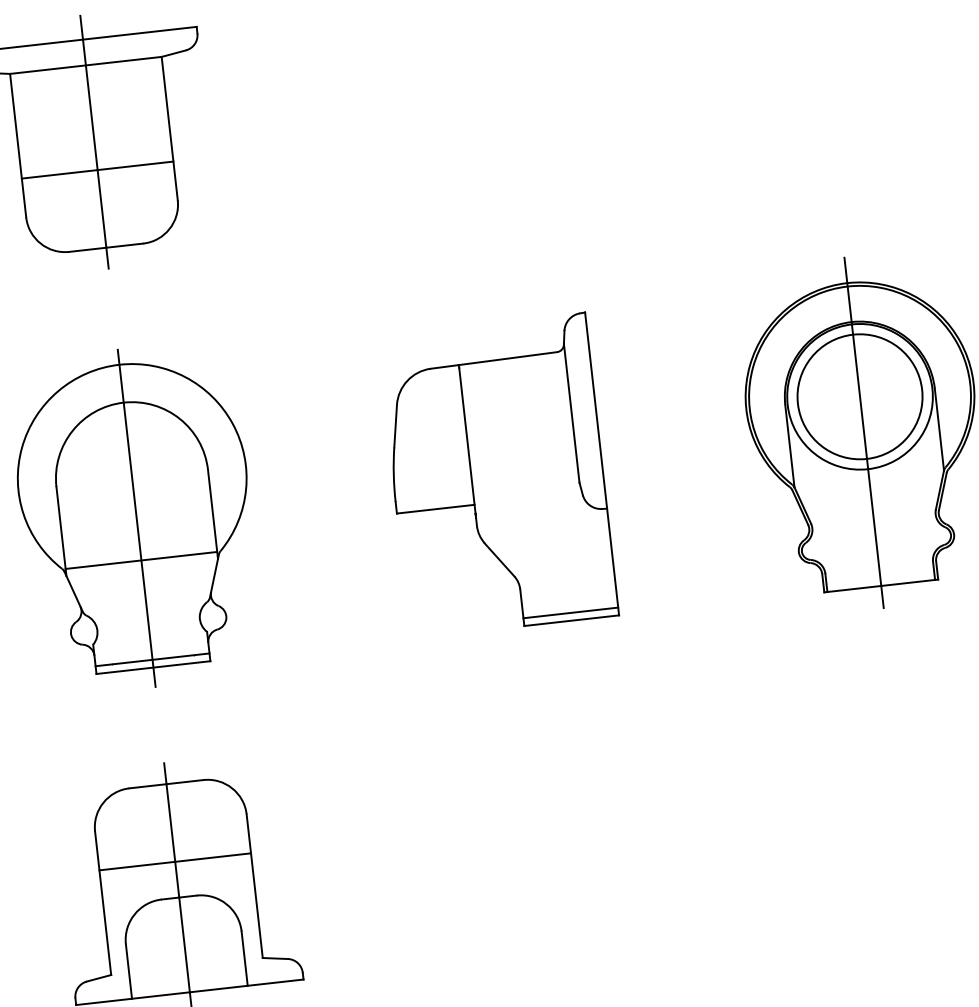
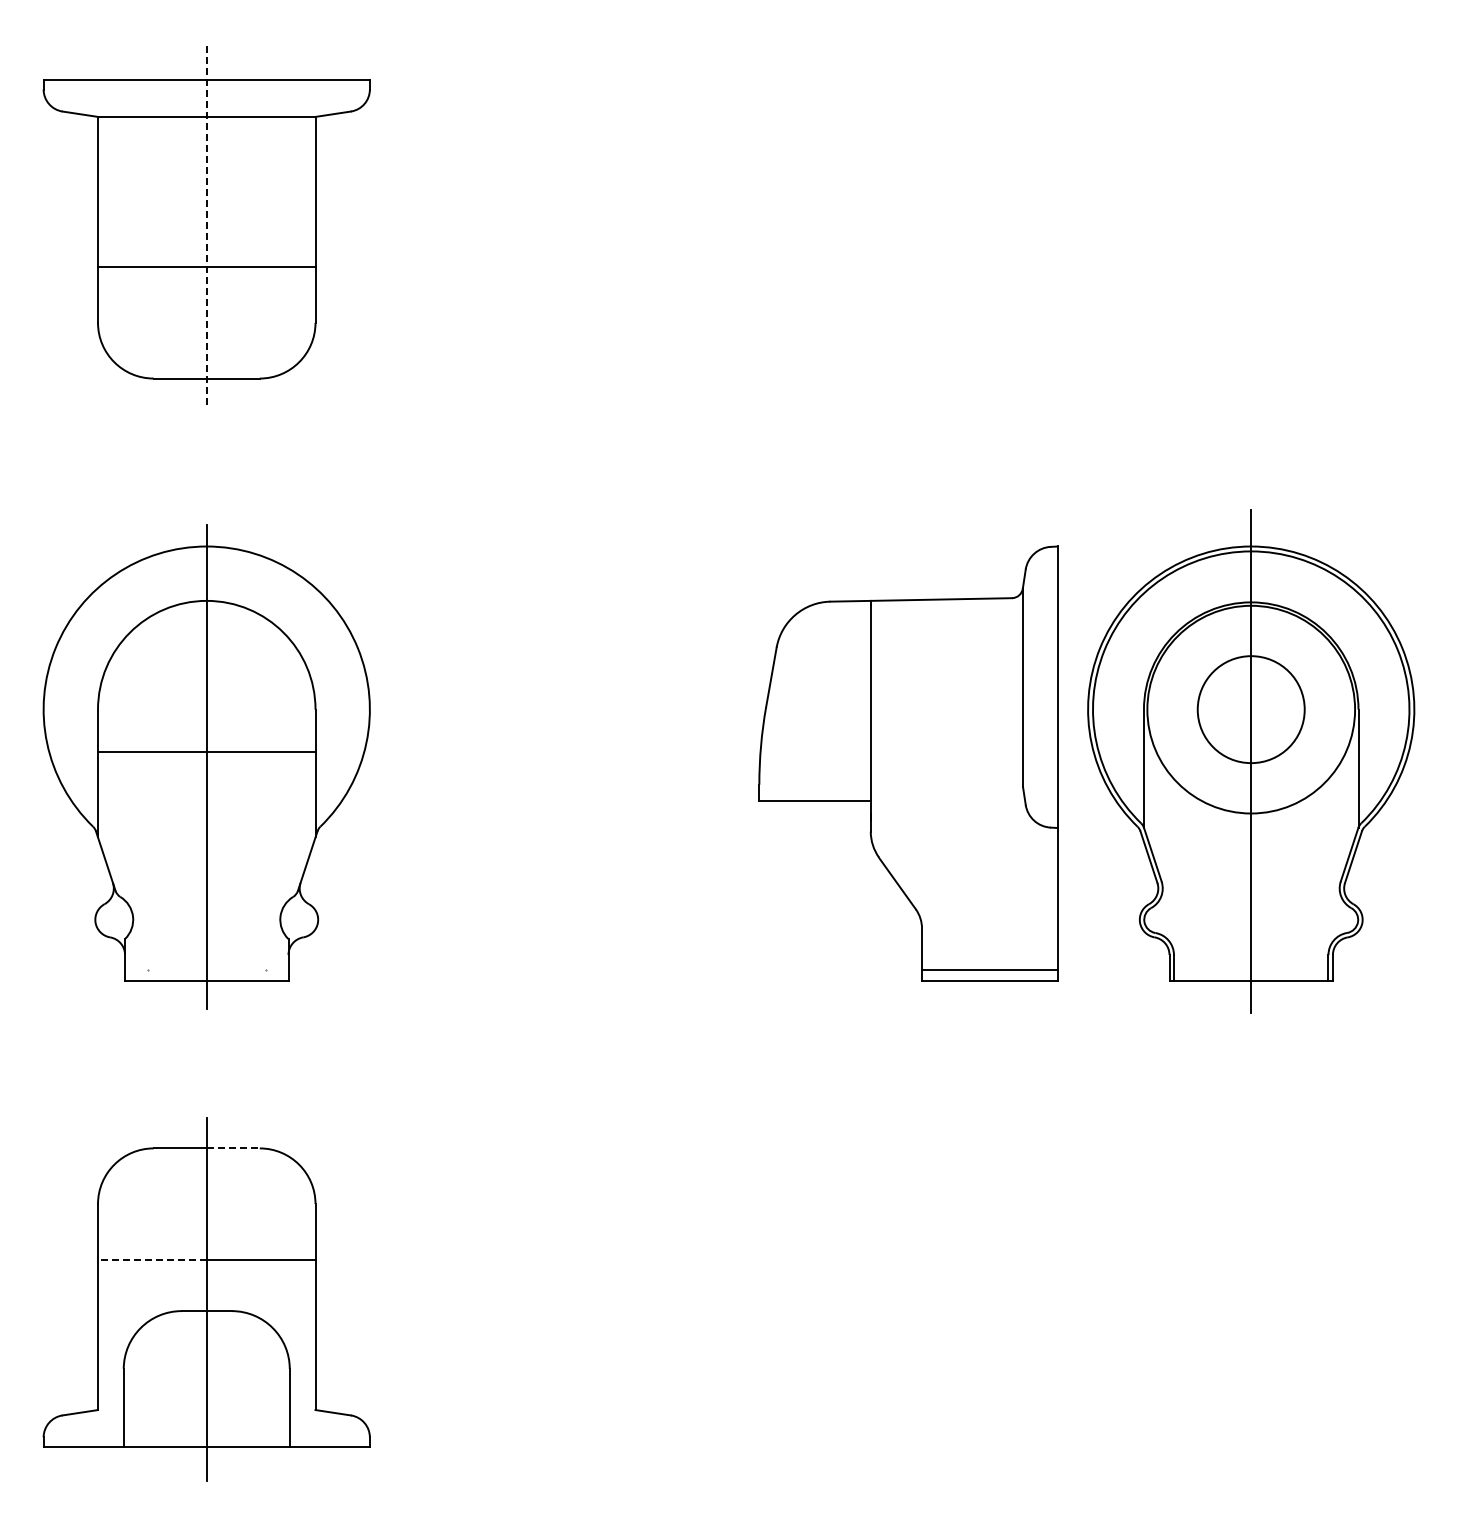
line: (94, 142) -> (206, 227), solid -> dashed
circle: (860, 396) -> (1251, 709), size x0.6
part: (497, 475) -> (908, 763), moved
line: (141, 560) -> (206, 752), moved
line: (152, 659) -> (206, 969), removed
line: (185, 782) -> (233, 1148), solid -> dashed
line: (136, 865) -> (151, 1259), solid -> dashed

